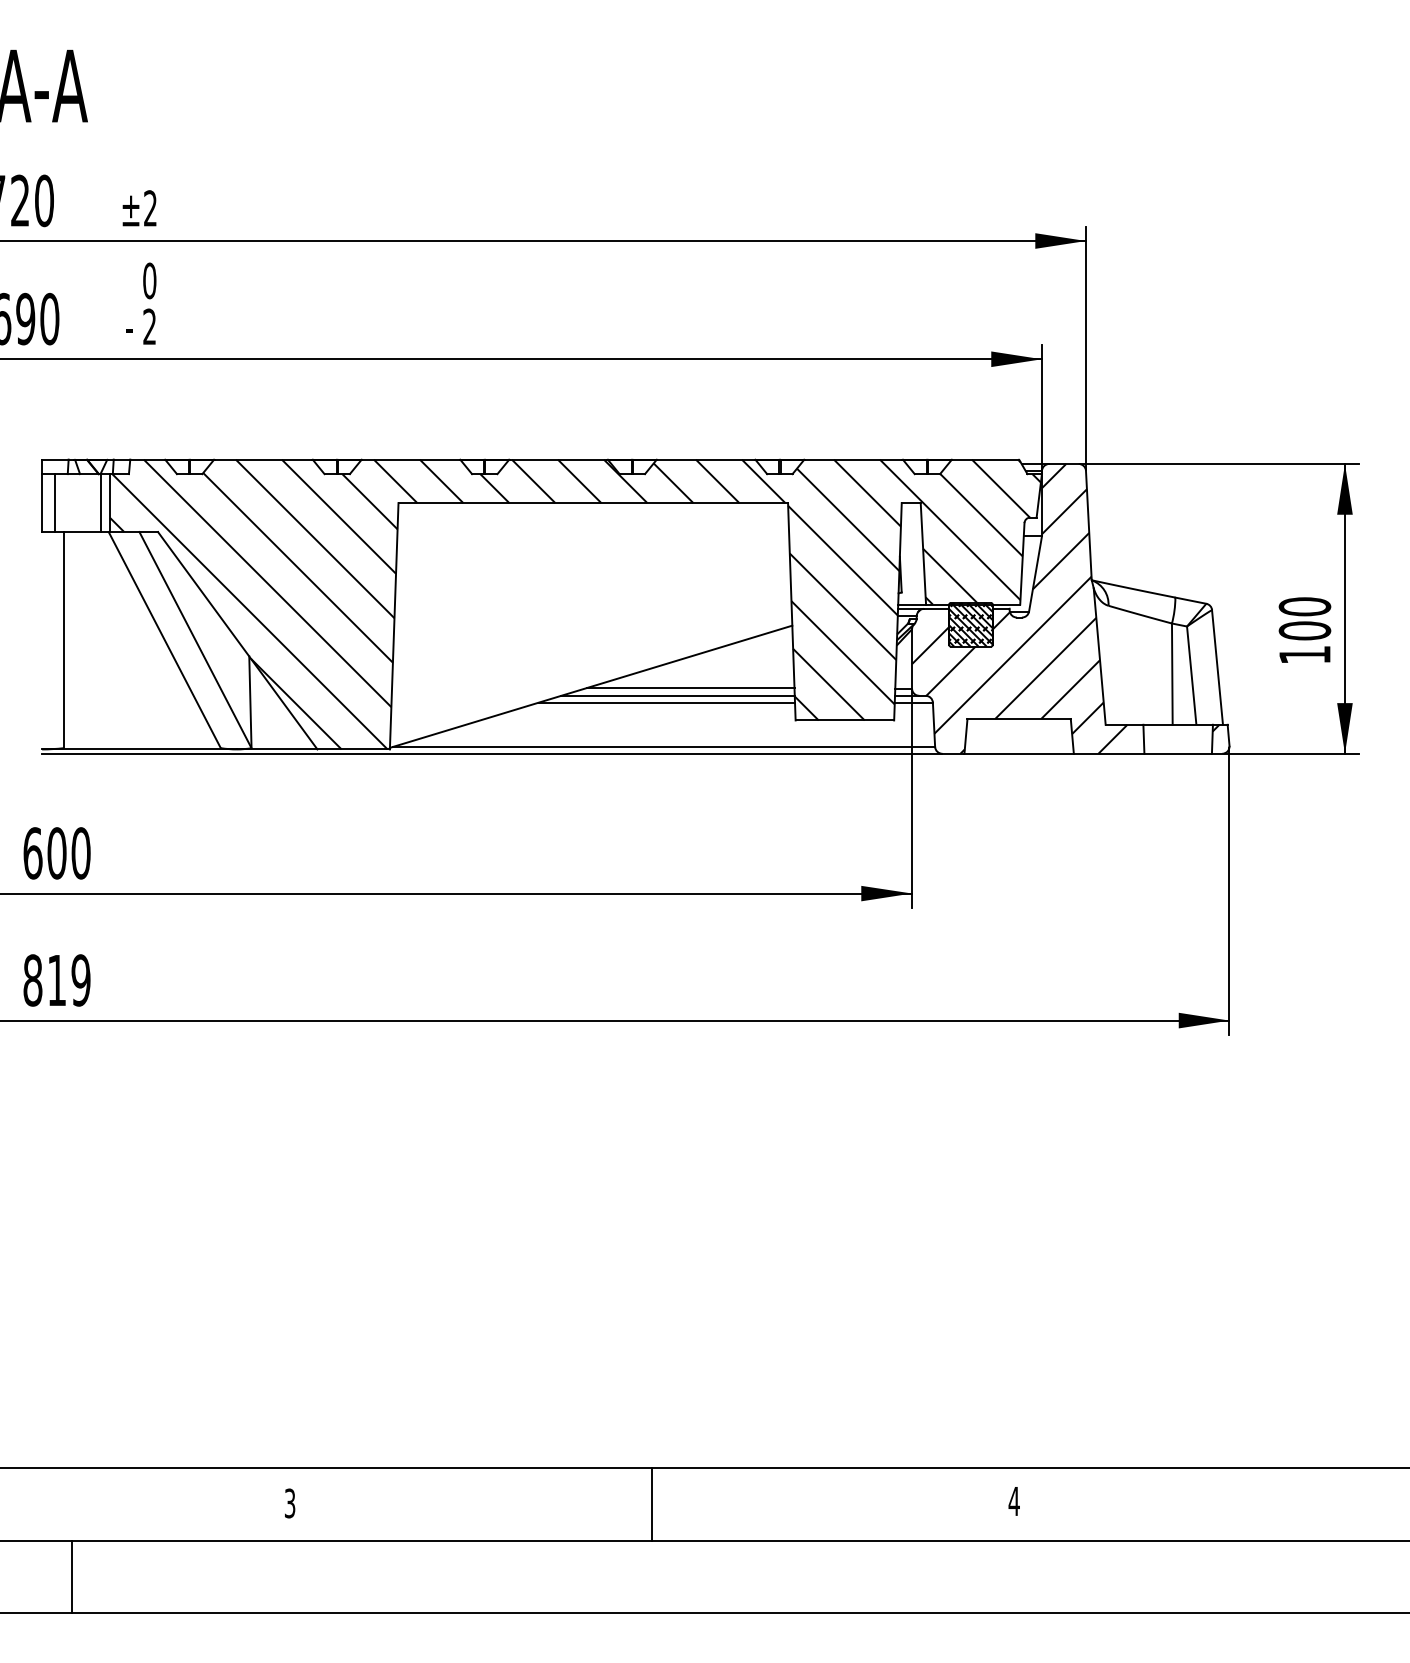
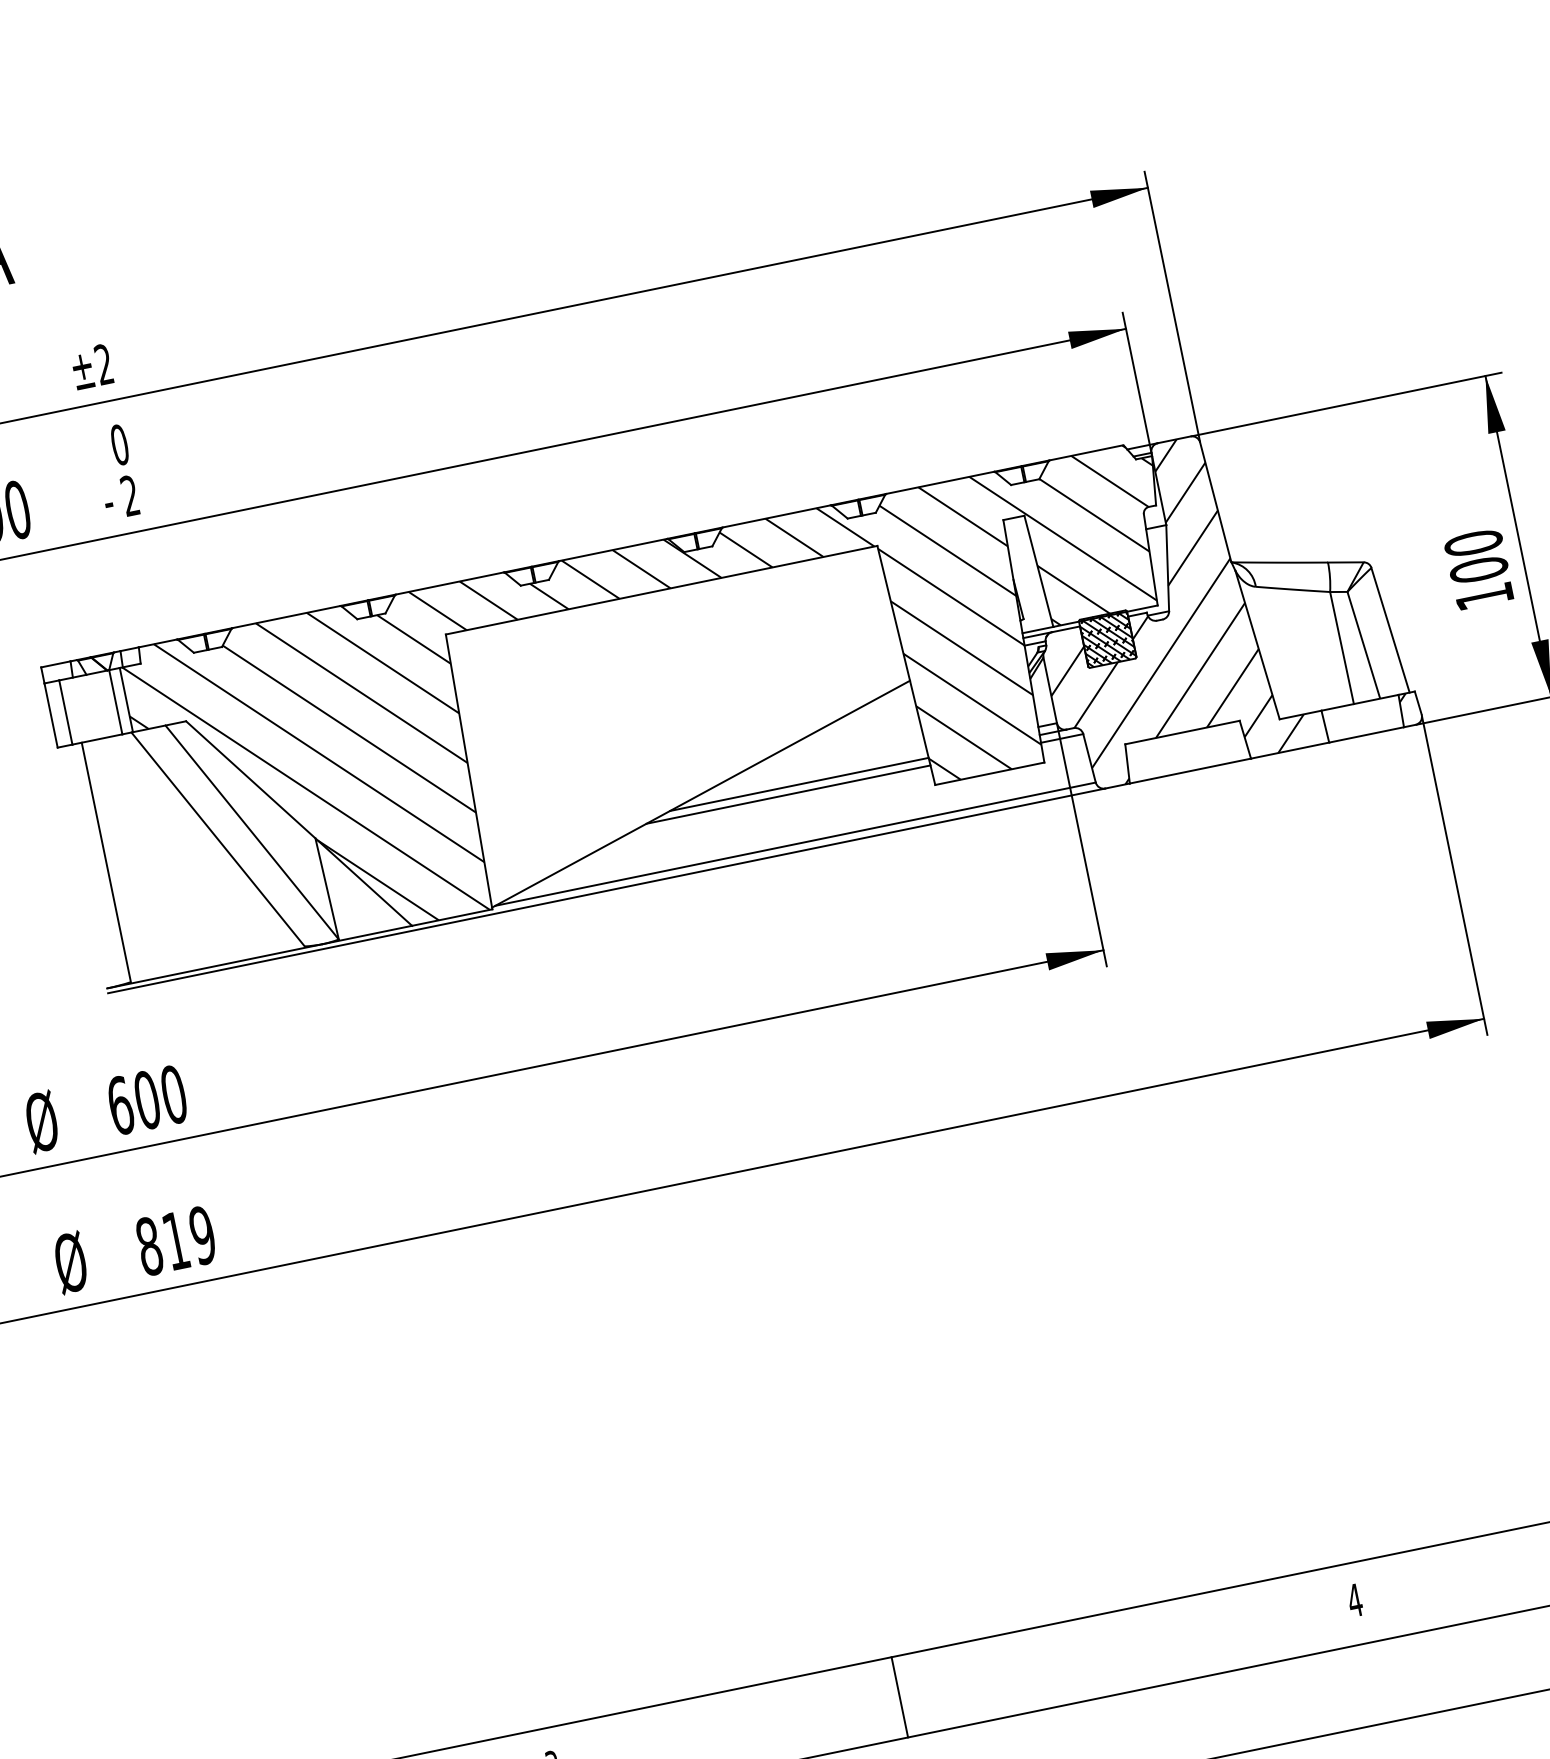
line: (690, 688) -> (811, 773), removed
line: (651, 1504) -> (899, 1697), moved

